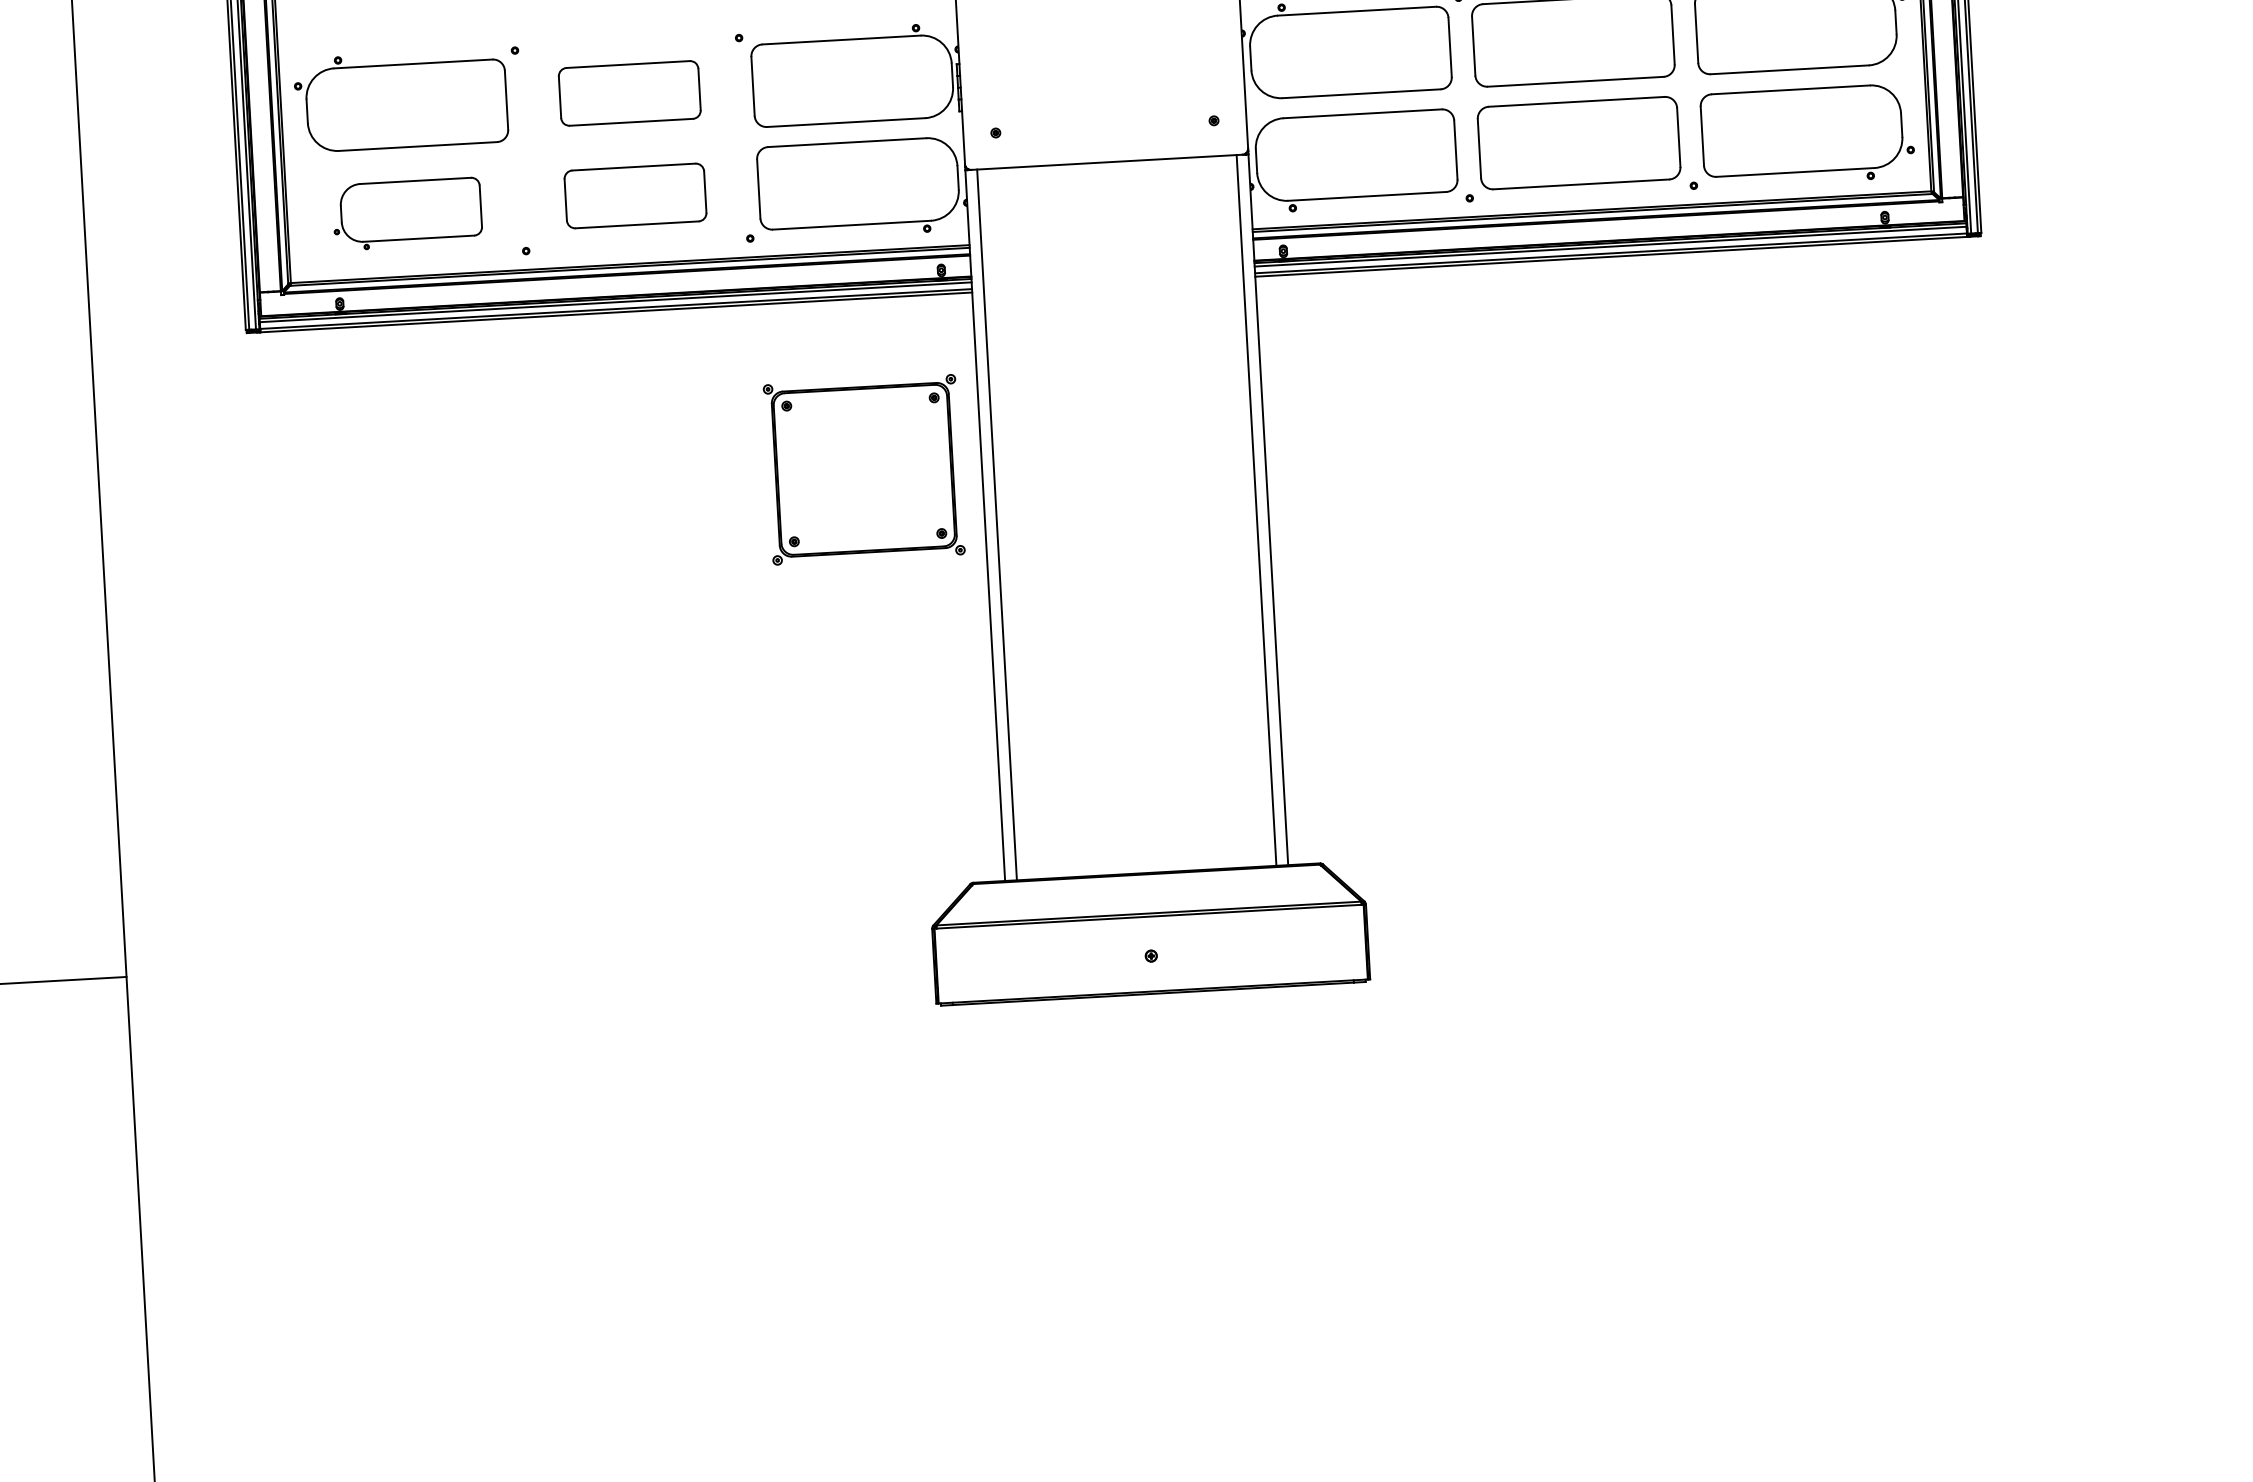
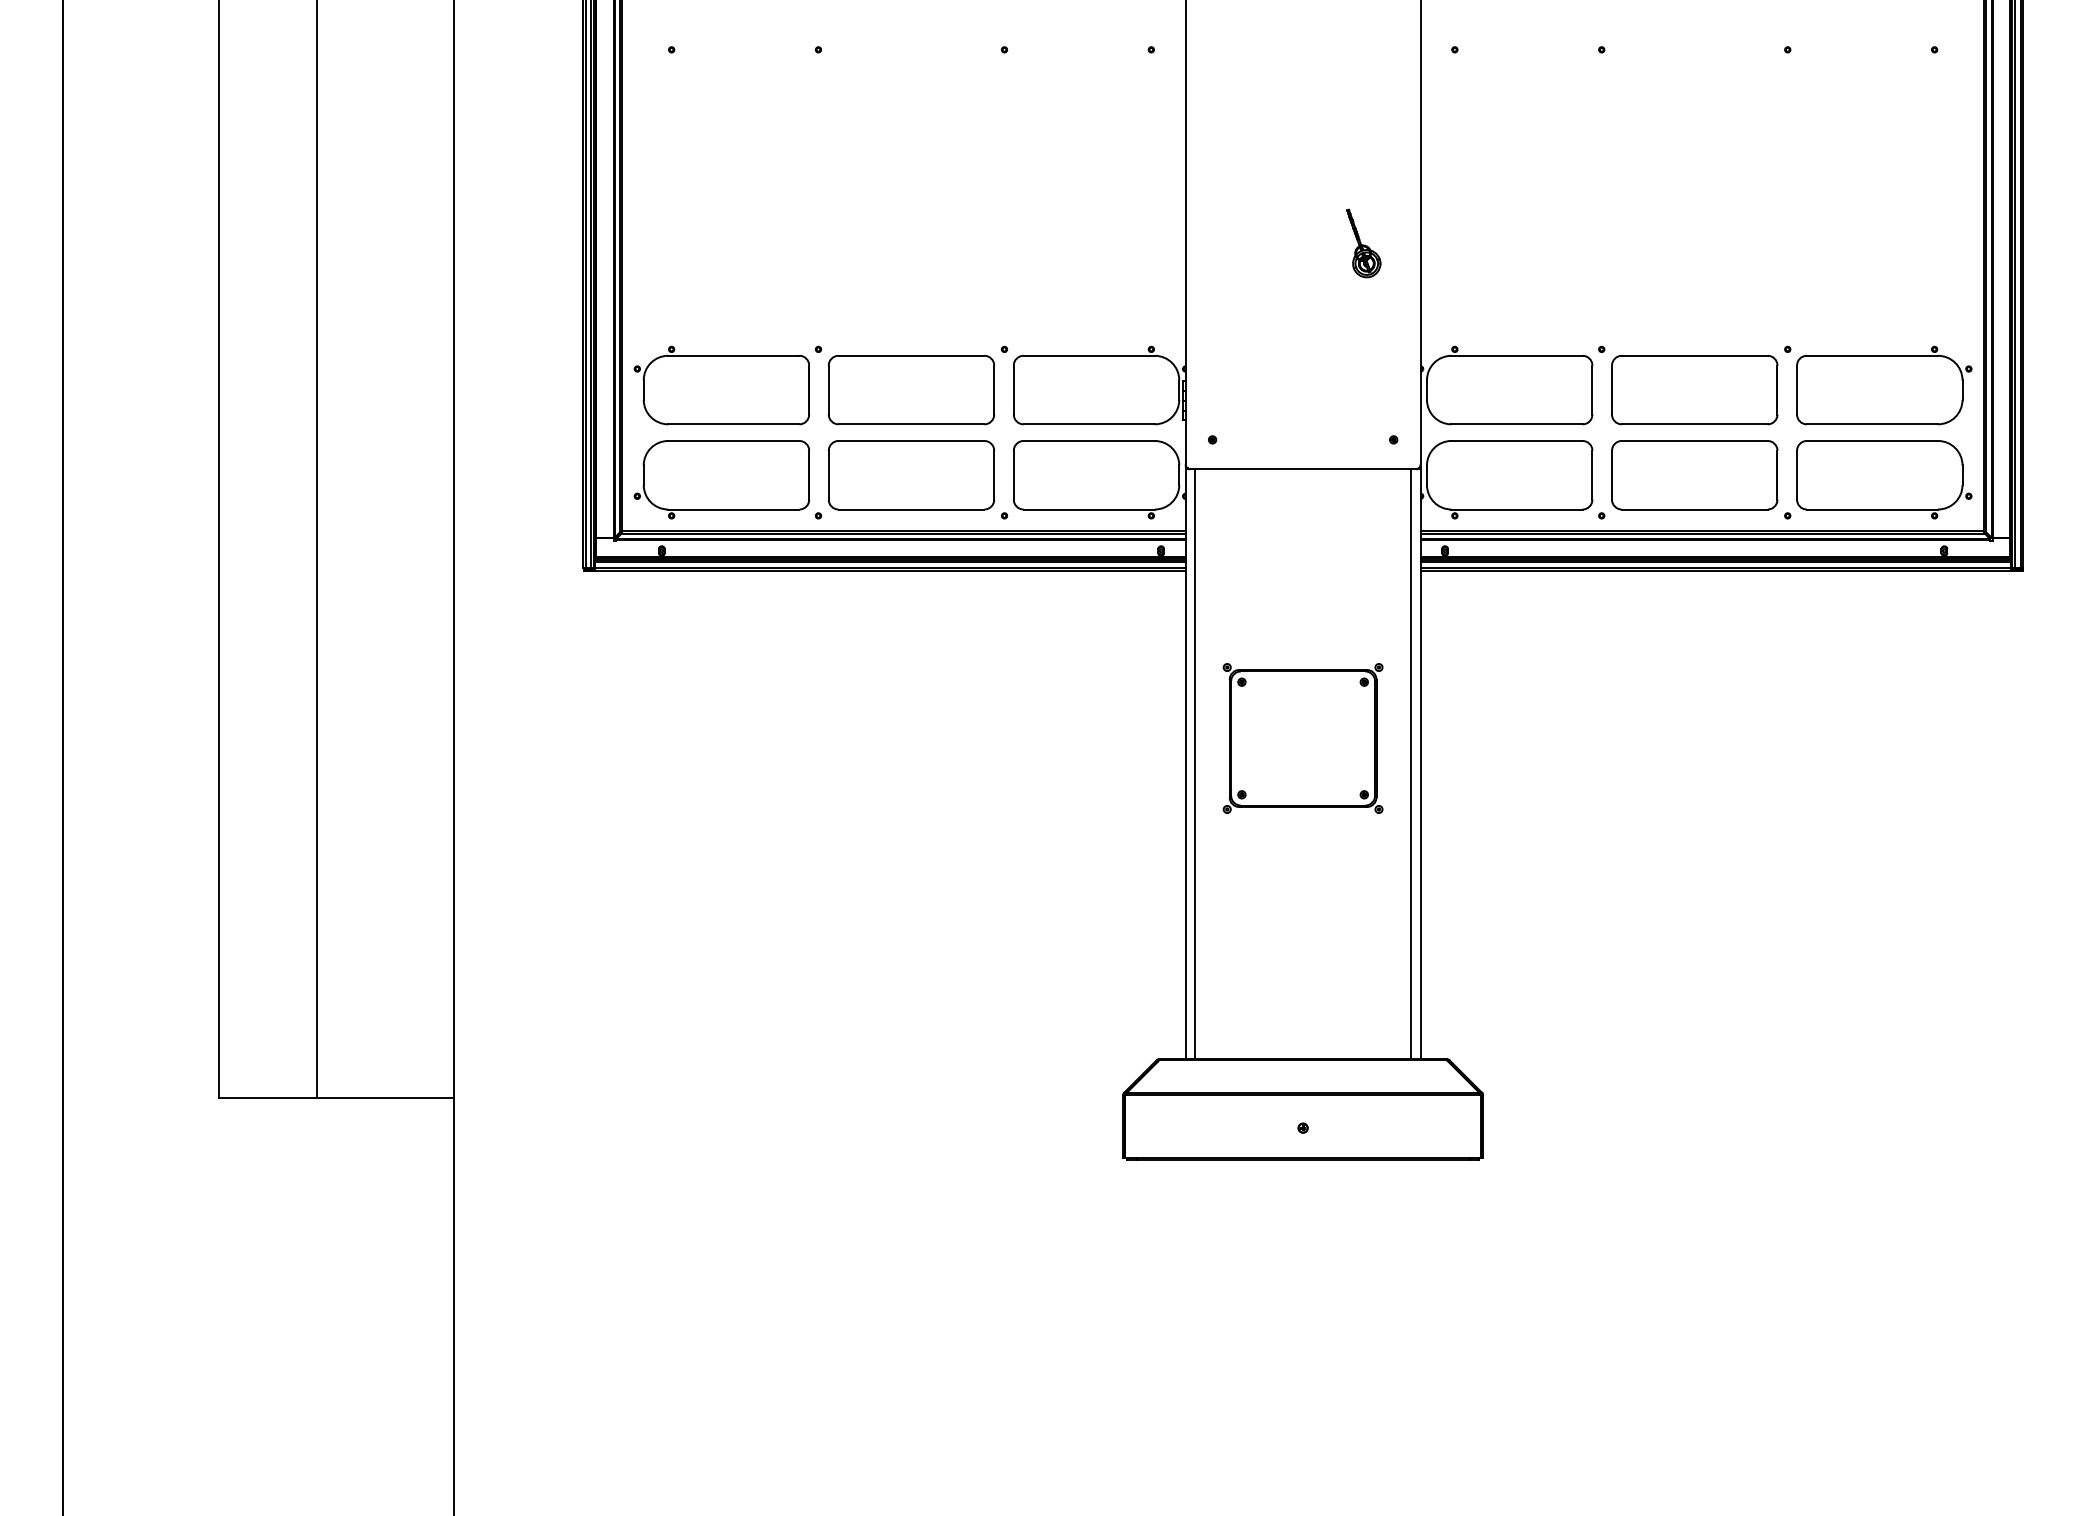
part: (629, 93) -> (911, 390), size x1.43
part: (635, 196) -> (911, 475), size x1.43
part: (406, 213) -> (721, 479), size x1.43
part: (863, 469) -> (1302, 738), moved

